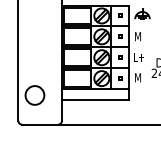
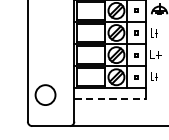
text: (137, 36) -> (154, 32), M -> L+
text: (137, 77) -> (154, 76), M -> L+
line: (95, 99) -> (109, 99), solid -> dashed

